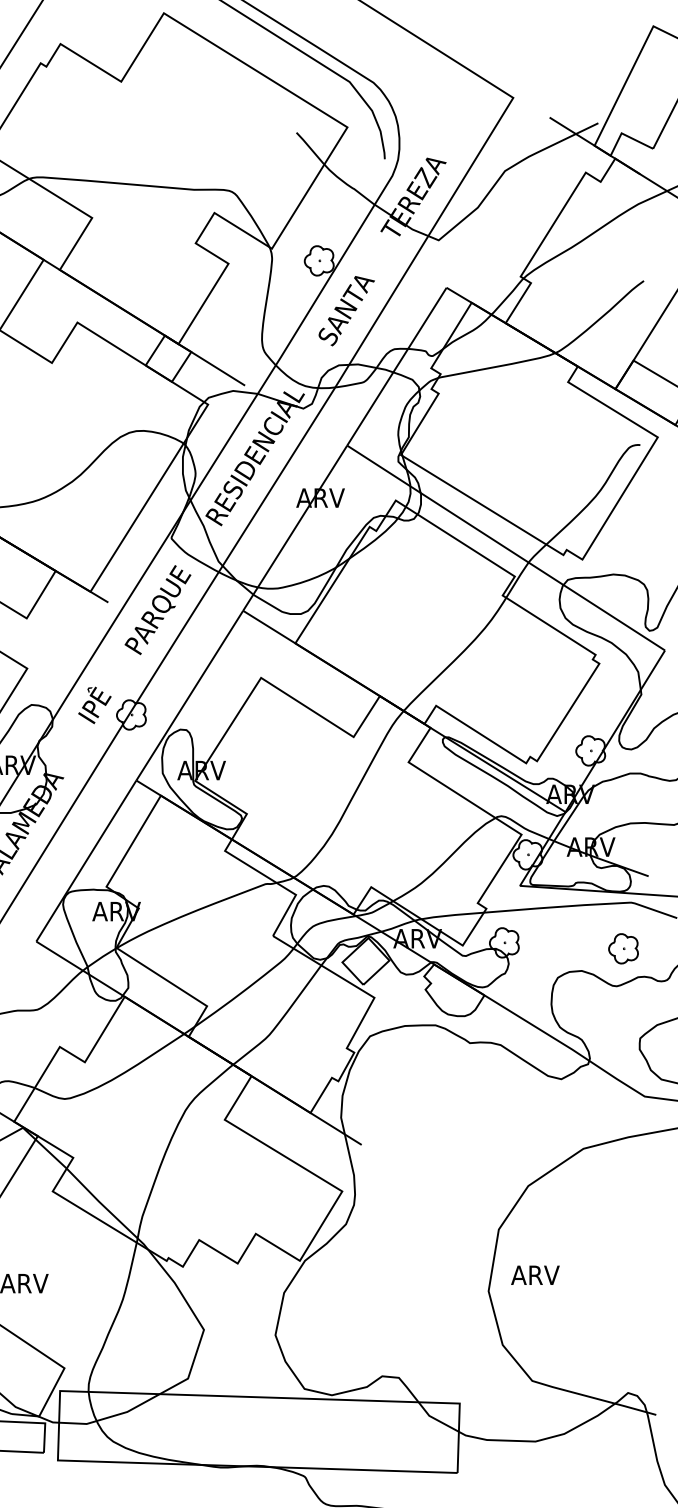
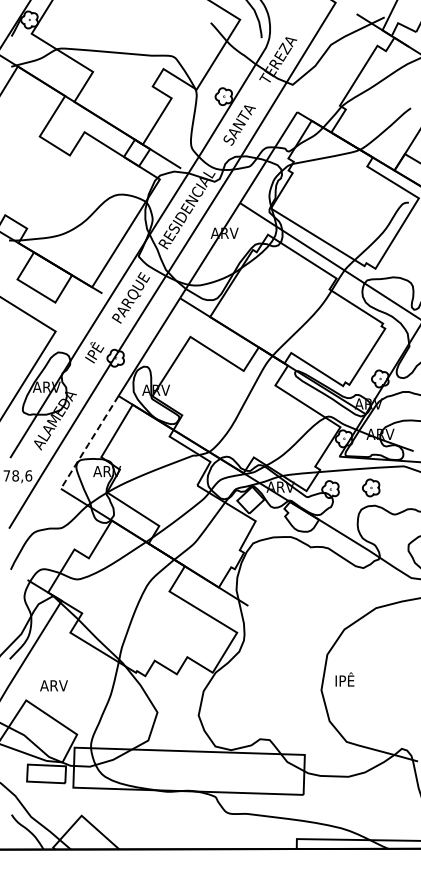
line: (85, 861) -> (89, 442), solid -> dashed
part: (624, 948) -> (371, 487), moved
text: (535, 1272) -> (348, 679), ARV -> IPÊ

